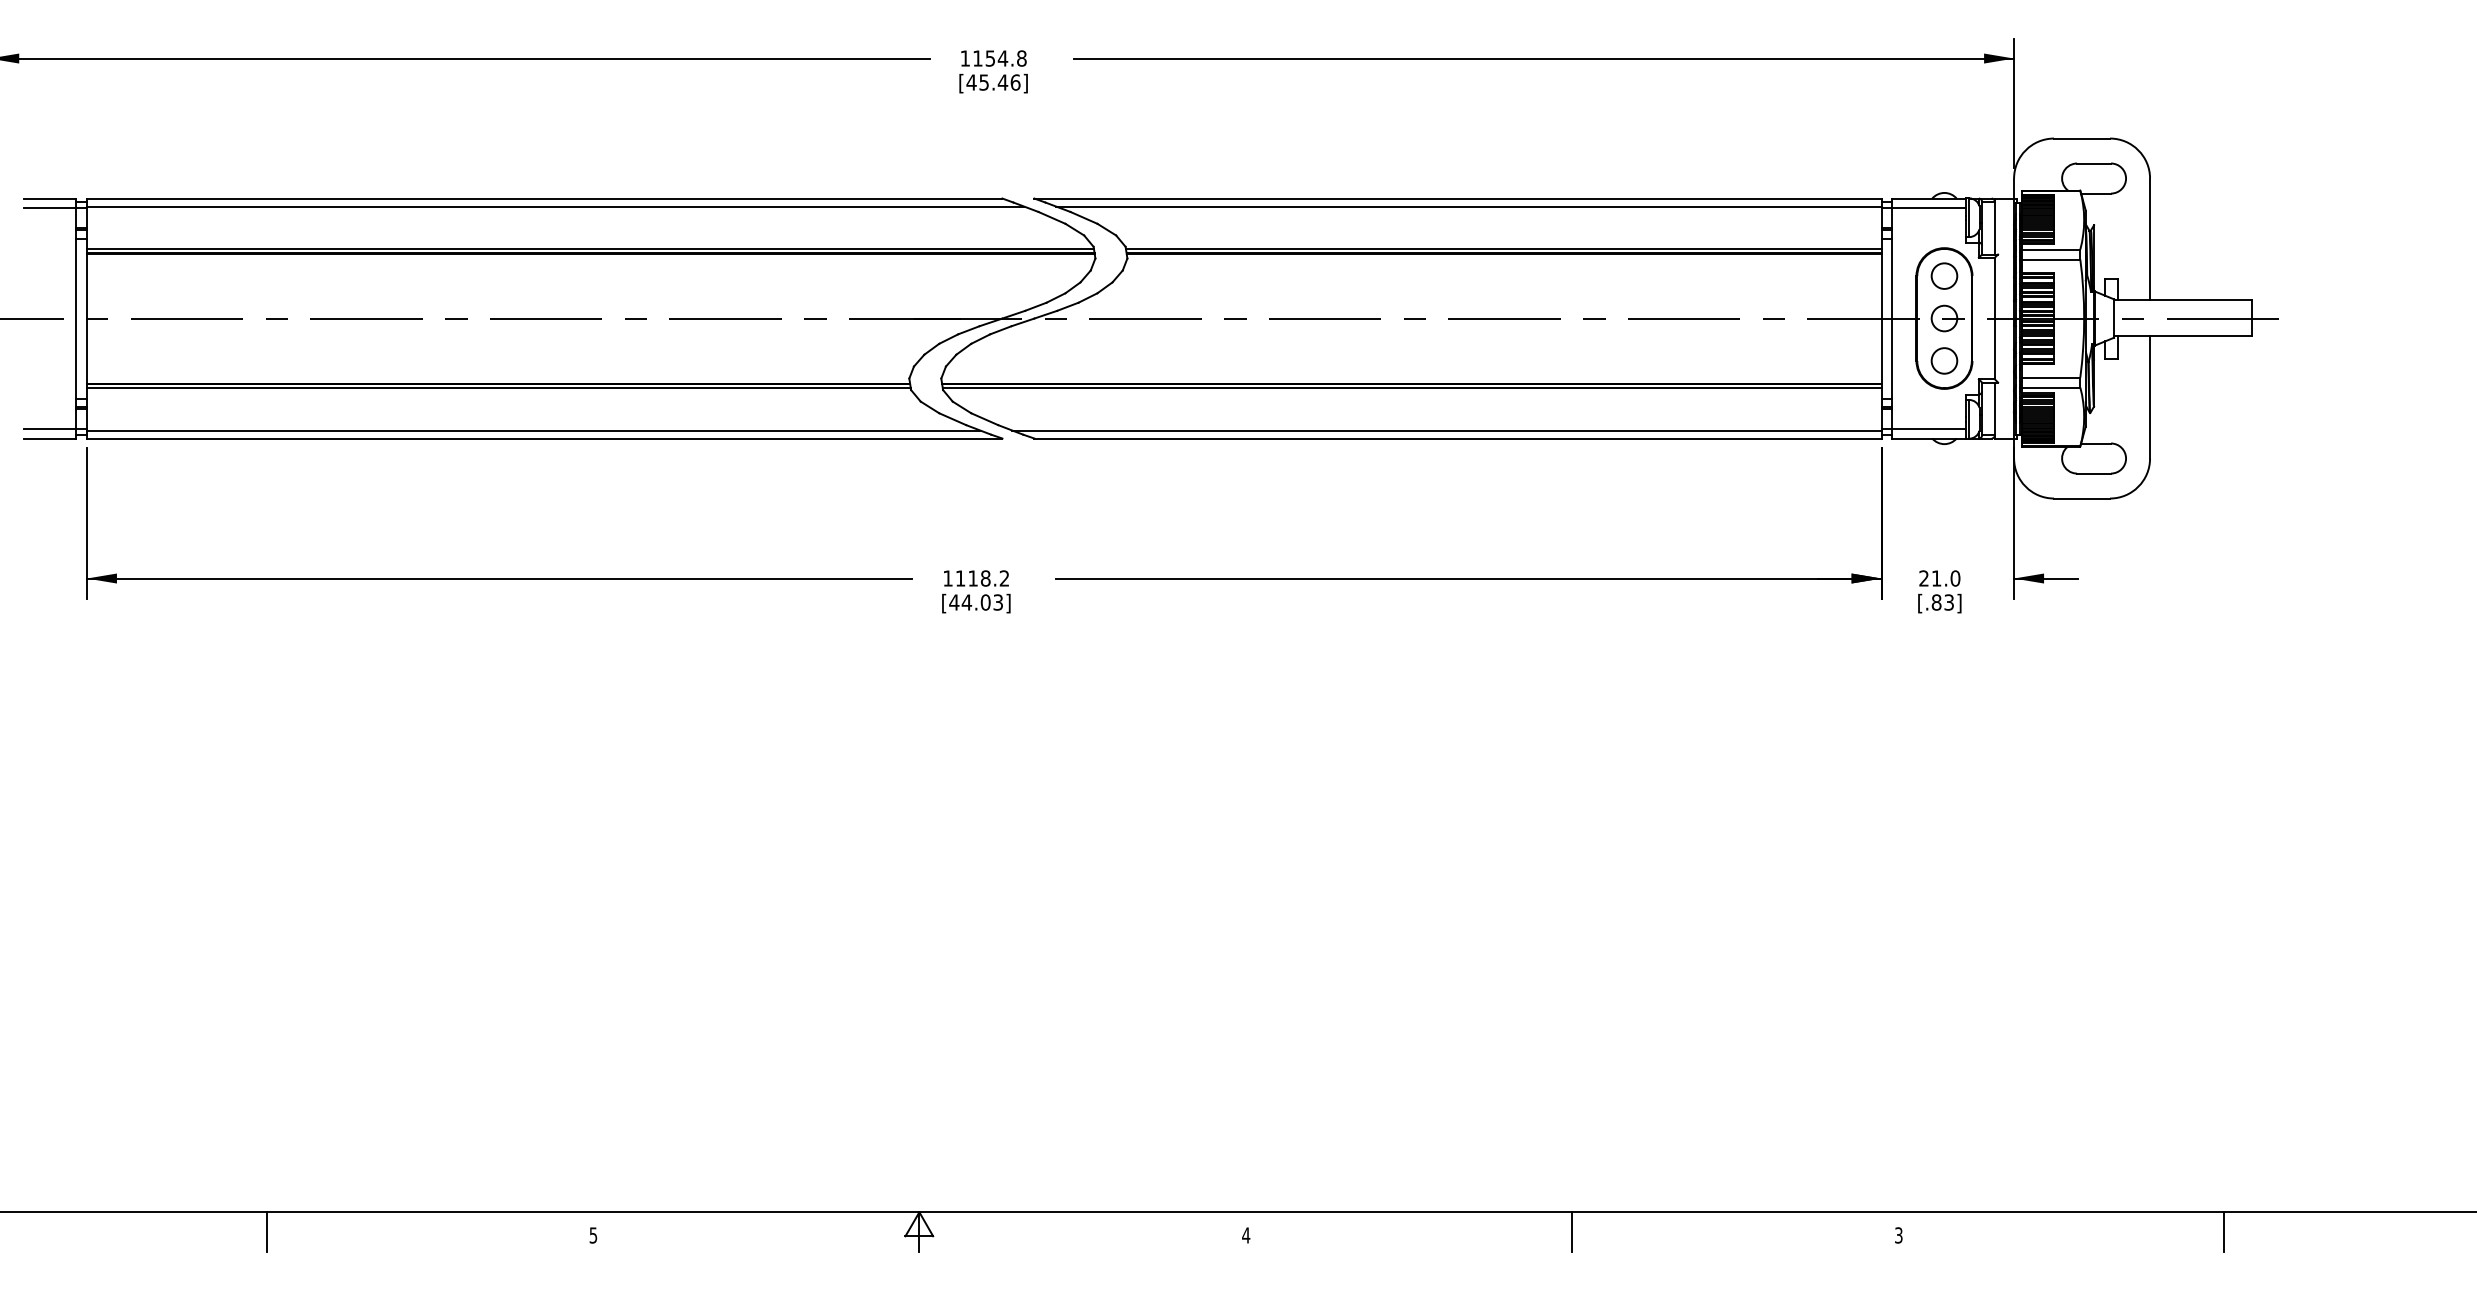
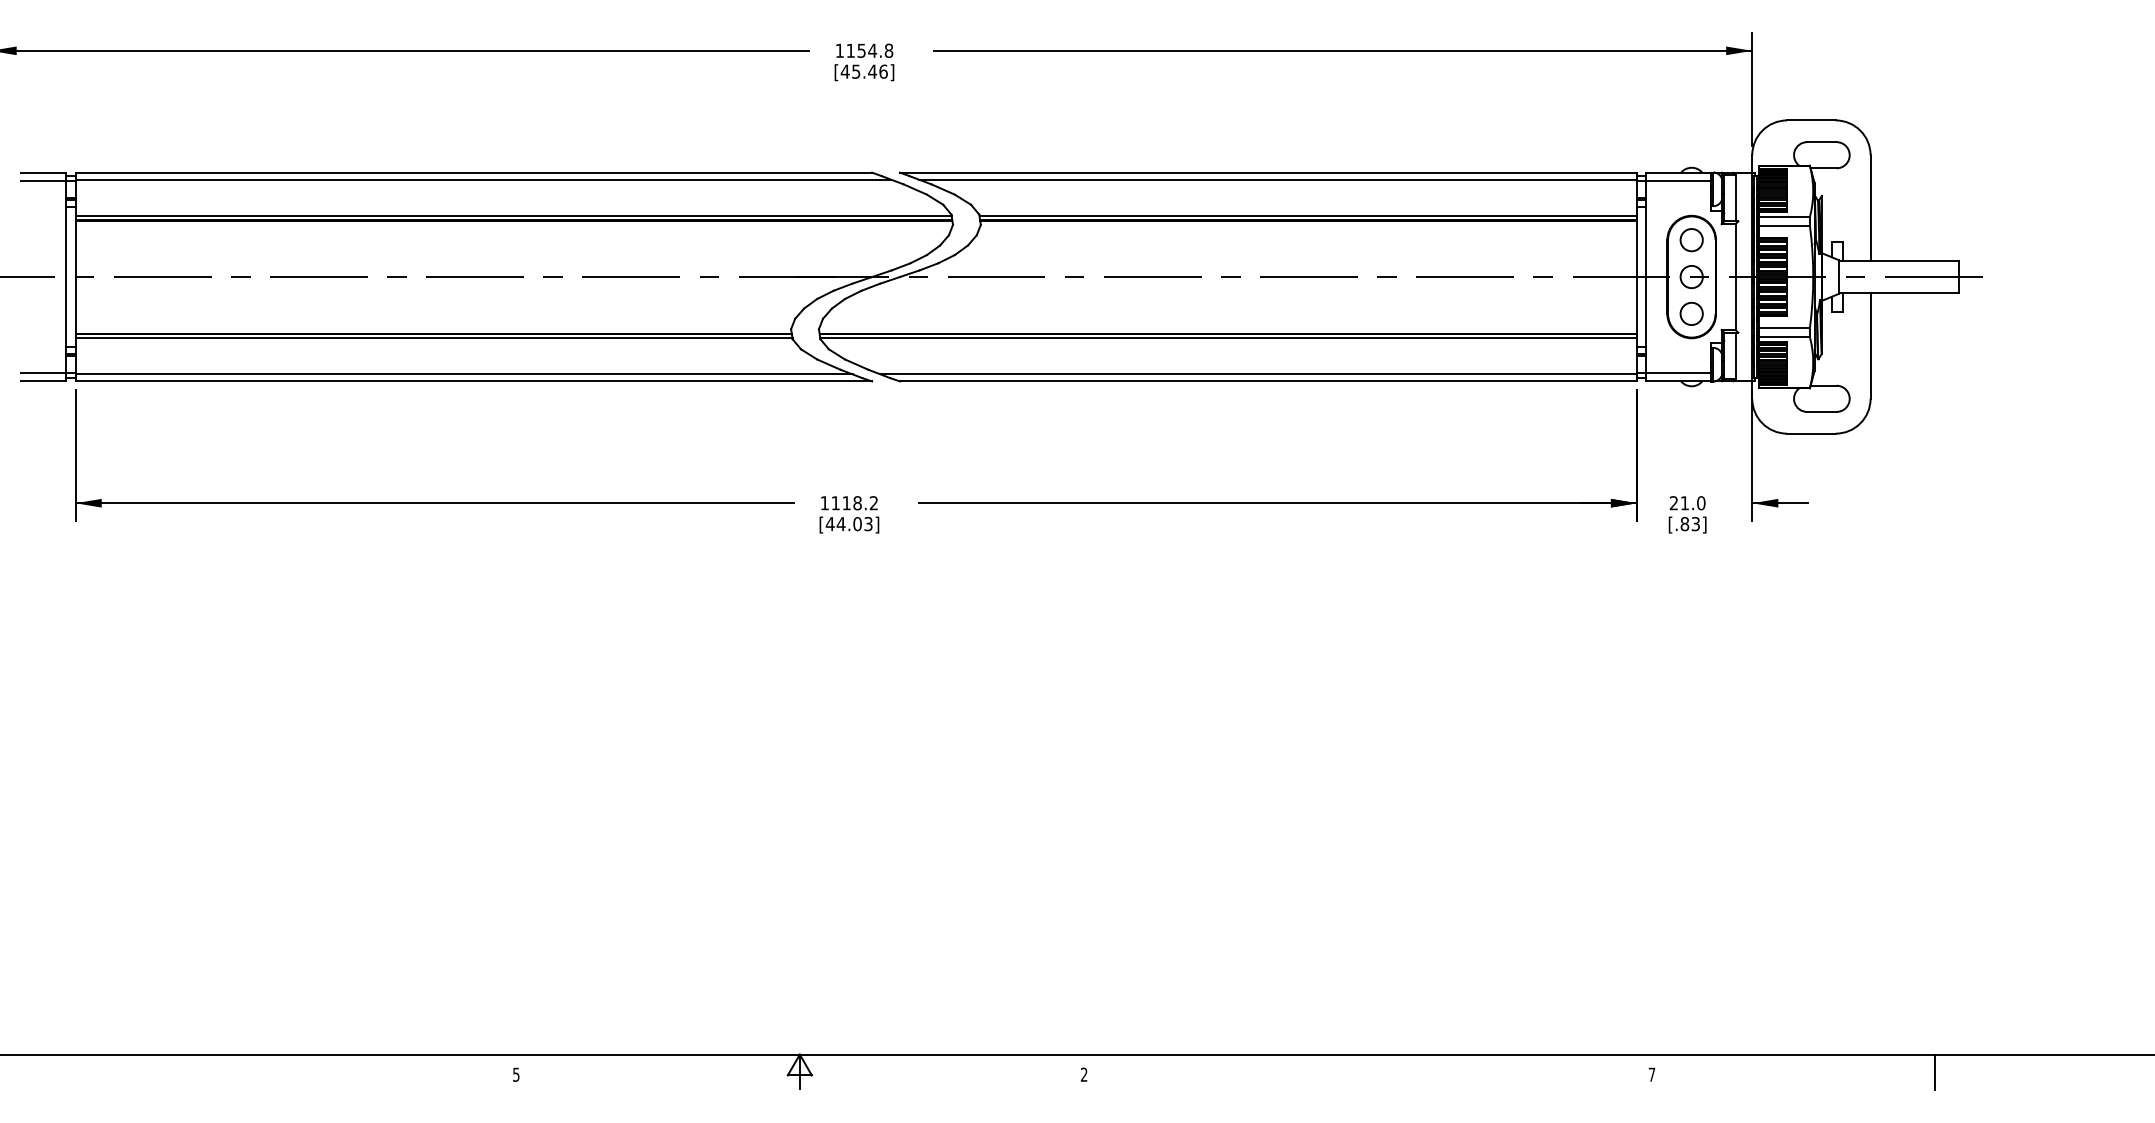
line: (267, 1231) -> (232, 1071), removed
line: (1571, 1231) -> (1367, 1071), removed
text: (1245, 1235) -> (1083, 1074), 4 -> 2
text: (1898, 1235) -> (1651, 1074), 3 -> 7

